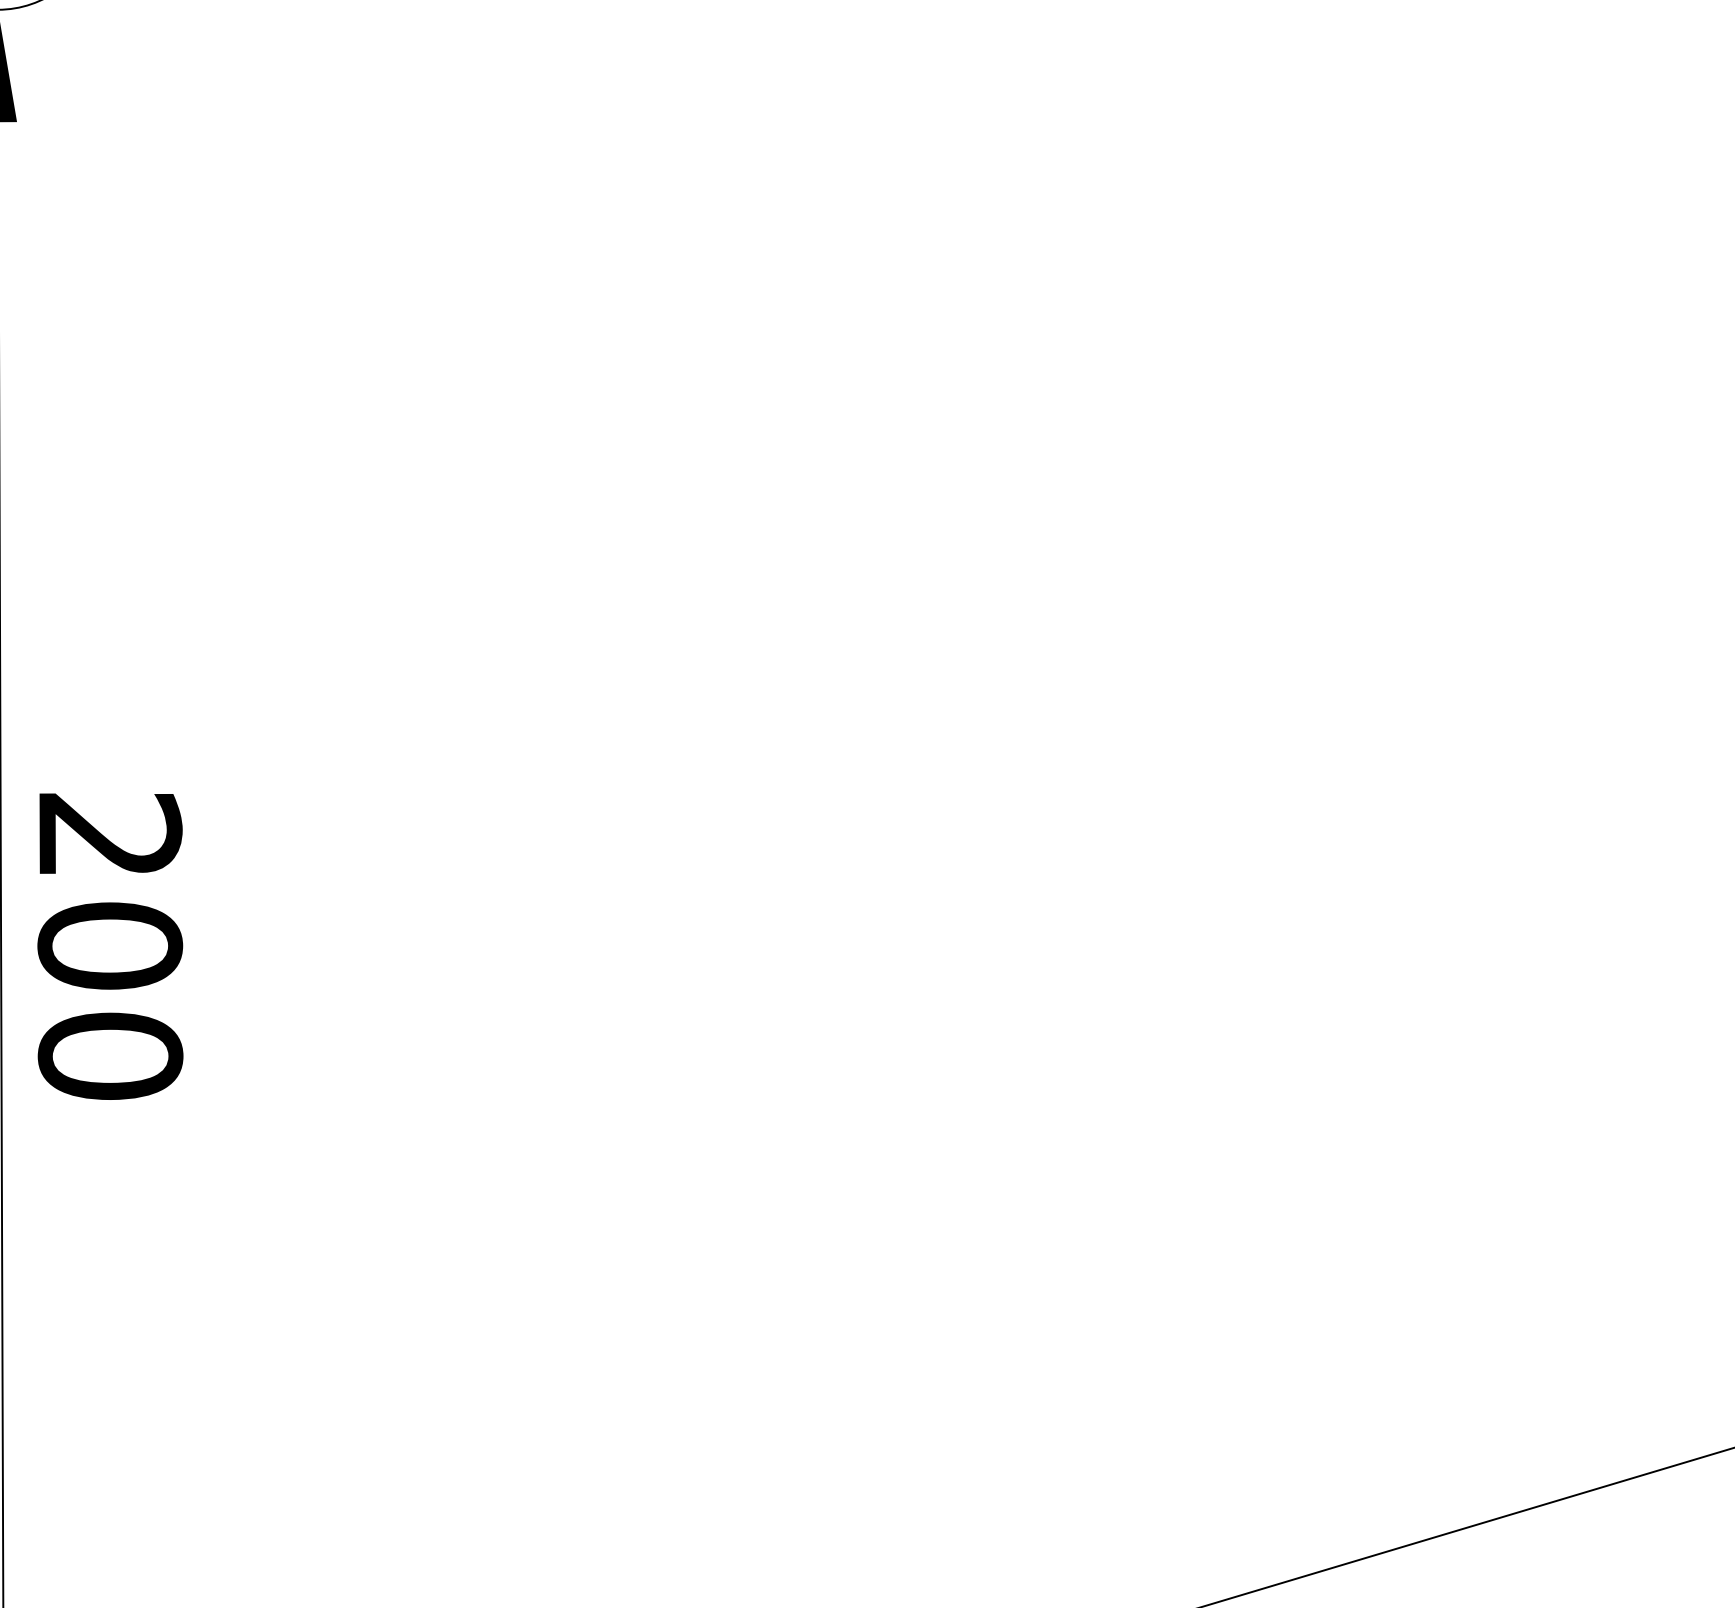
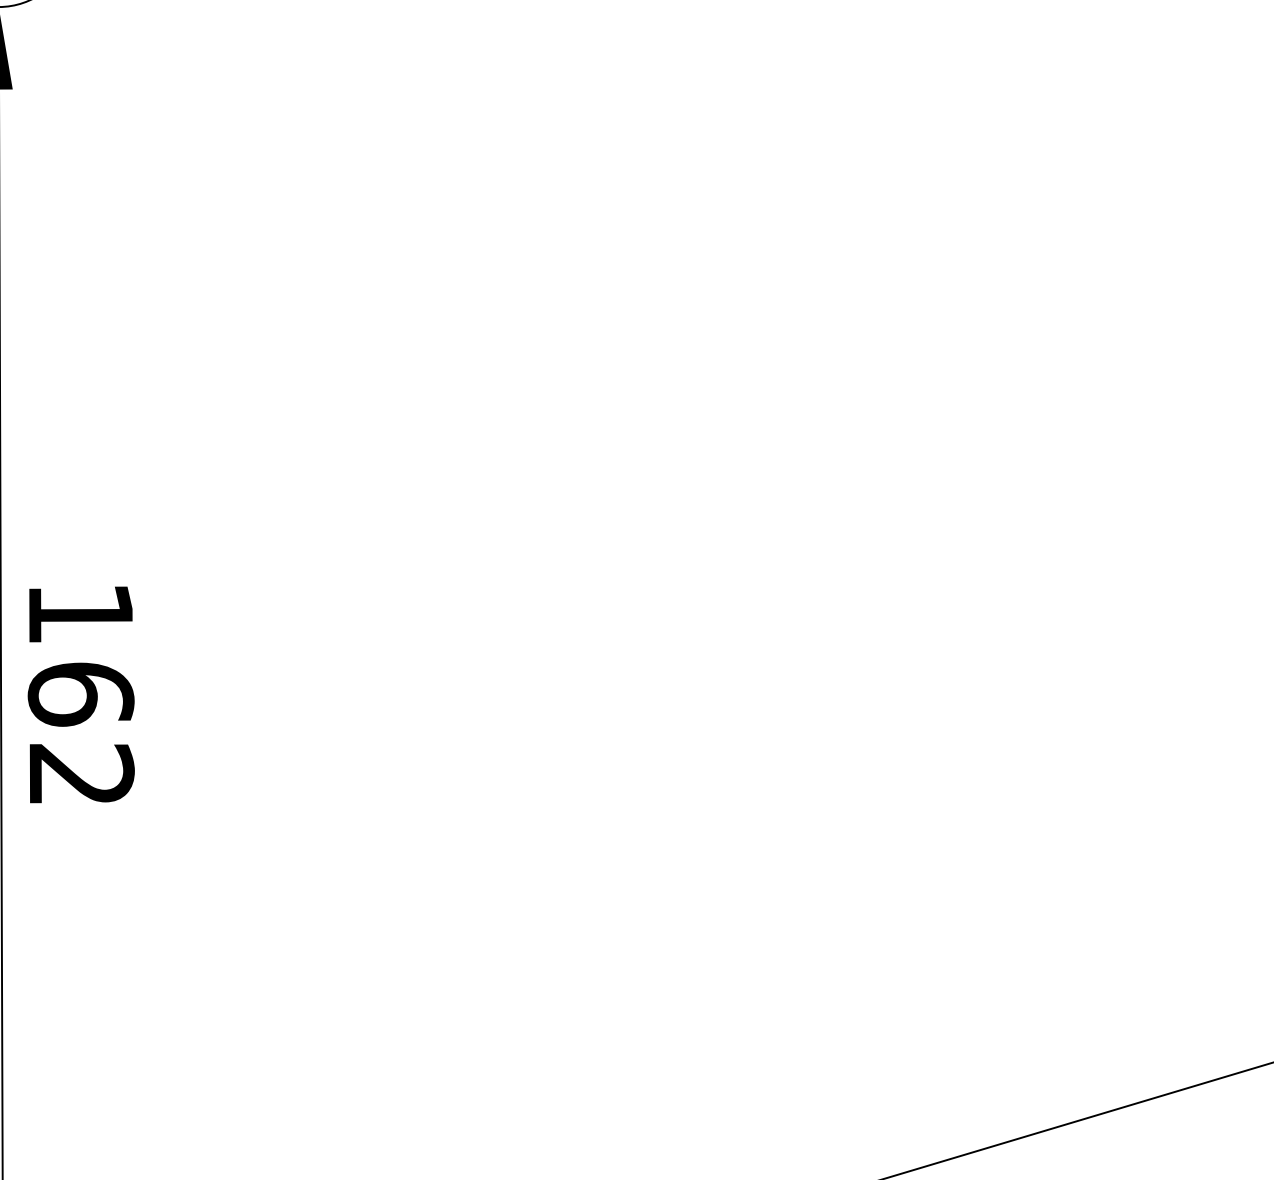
text: (110, 946) -> (81, 694), 200 -> 162

